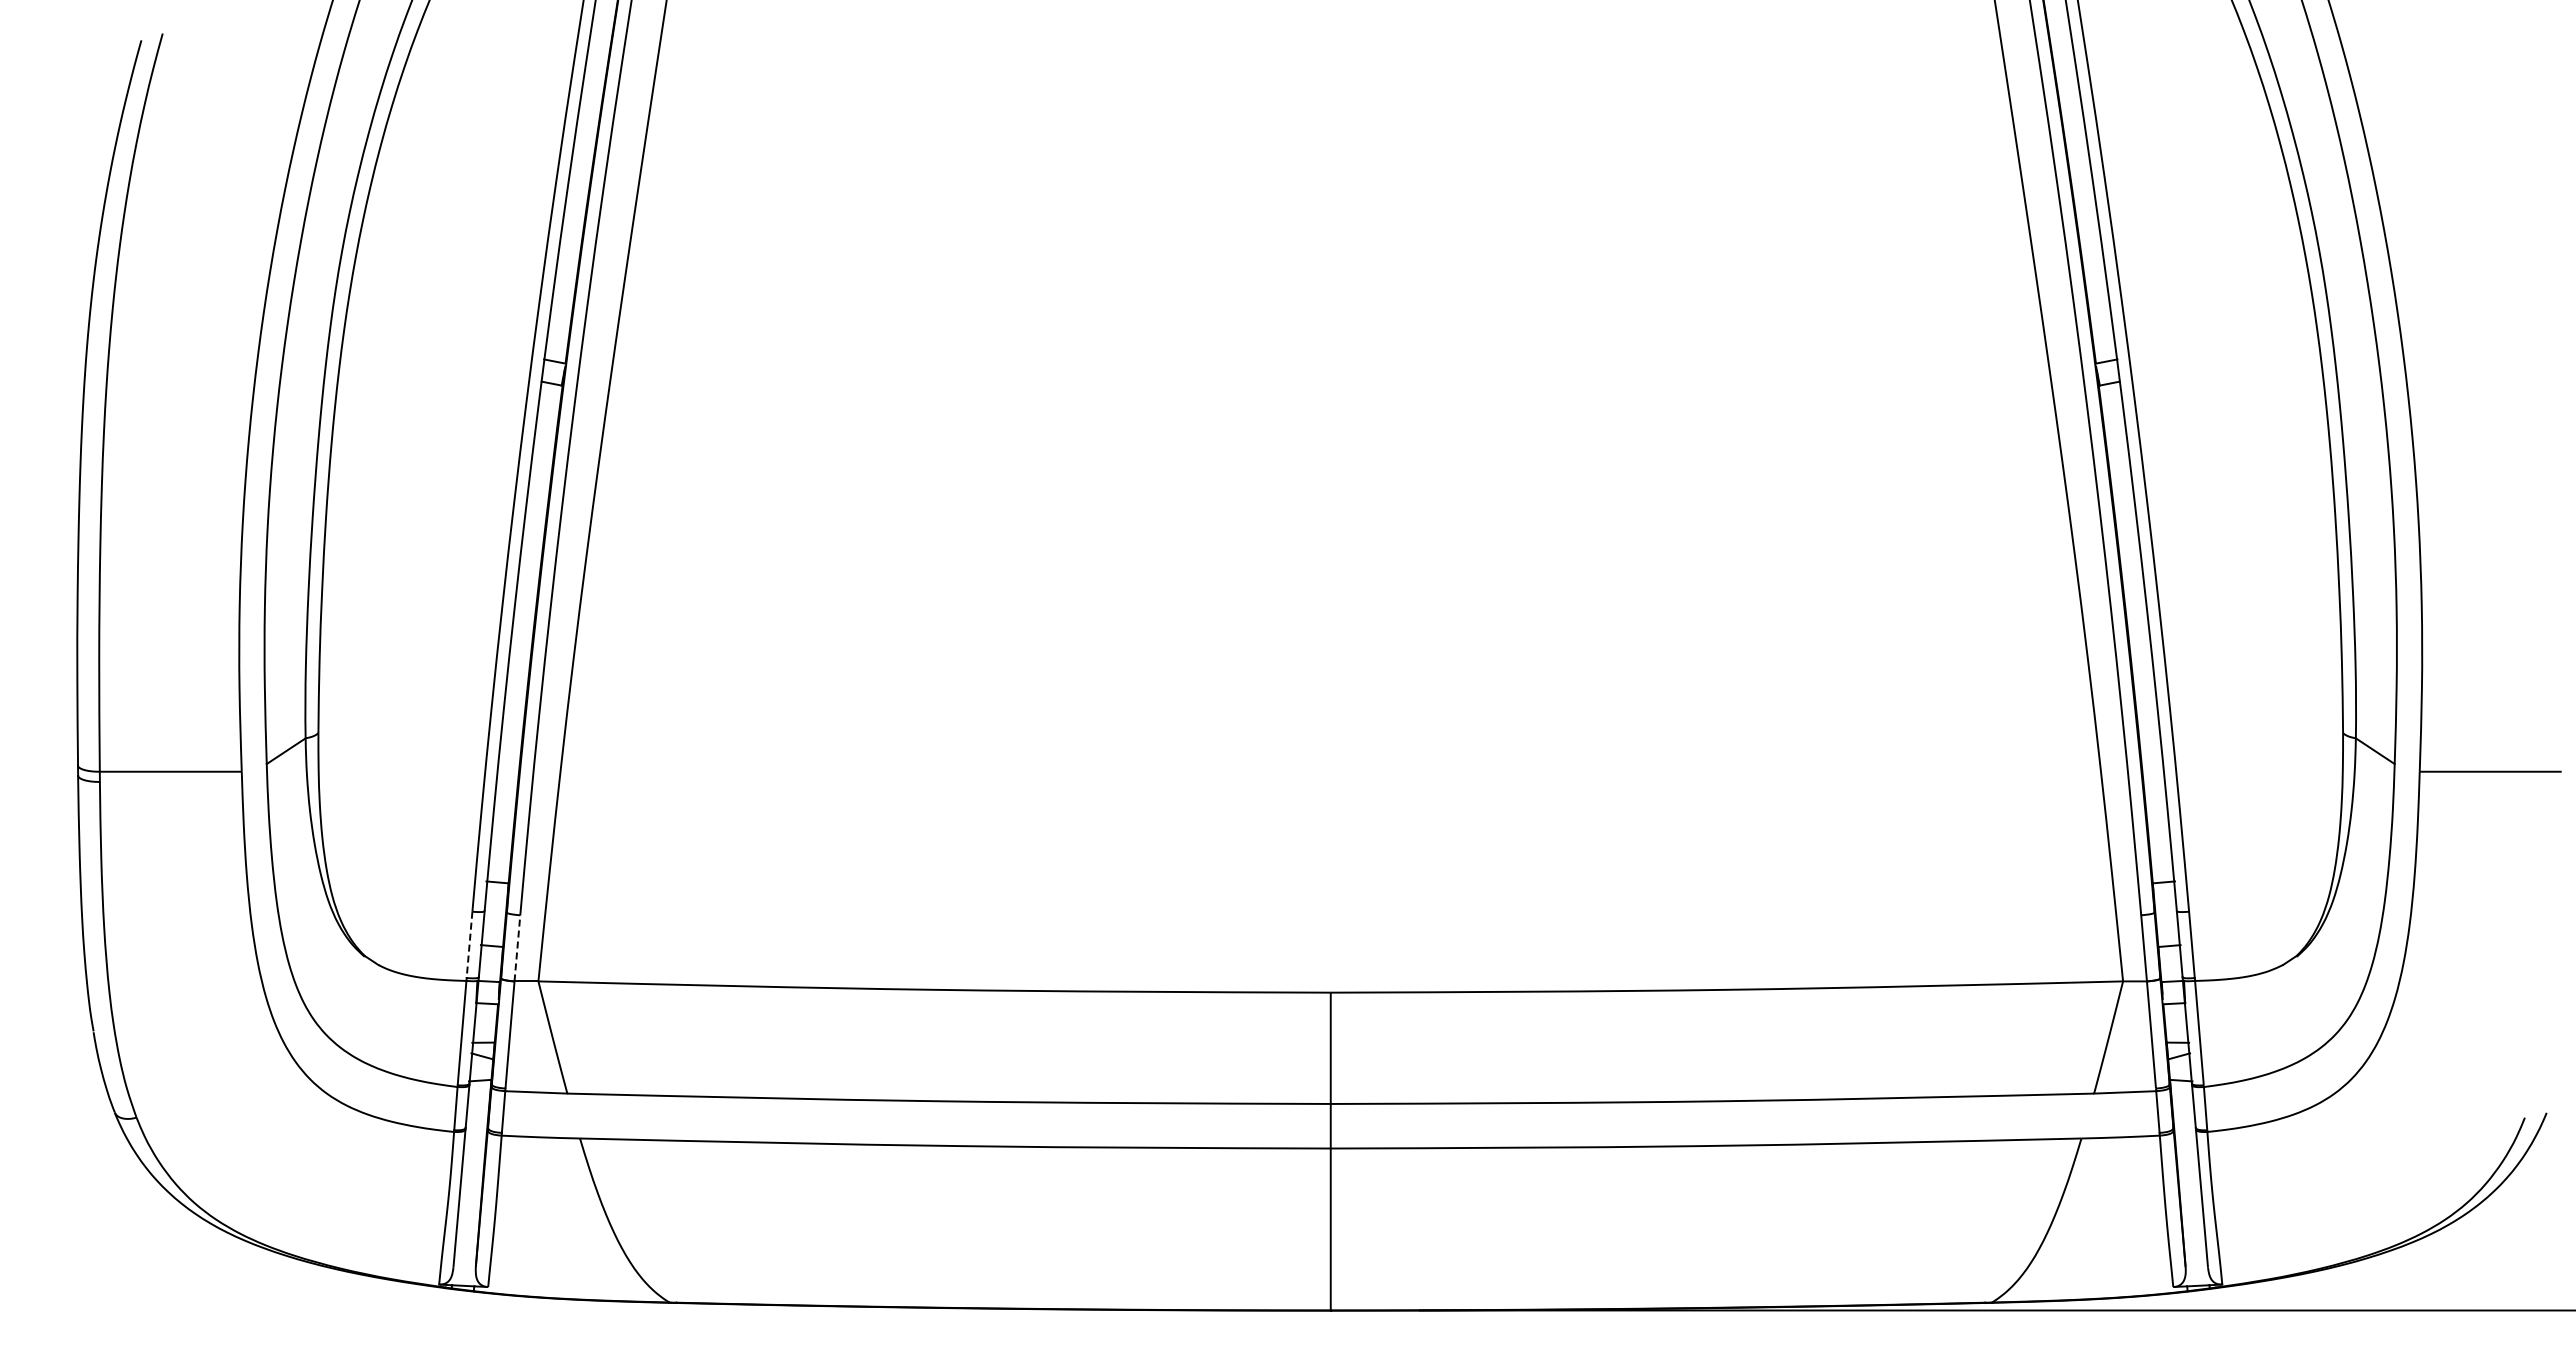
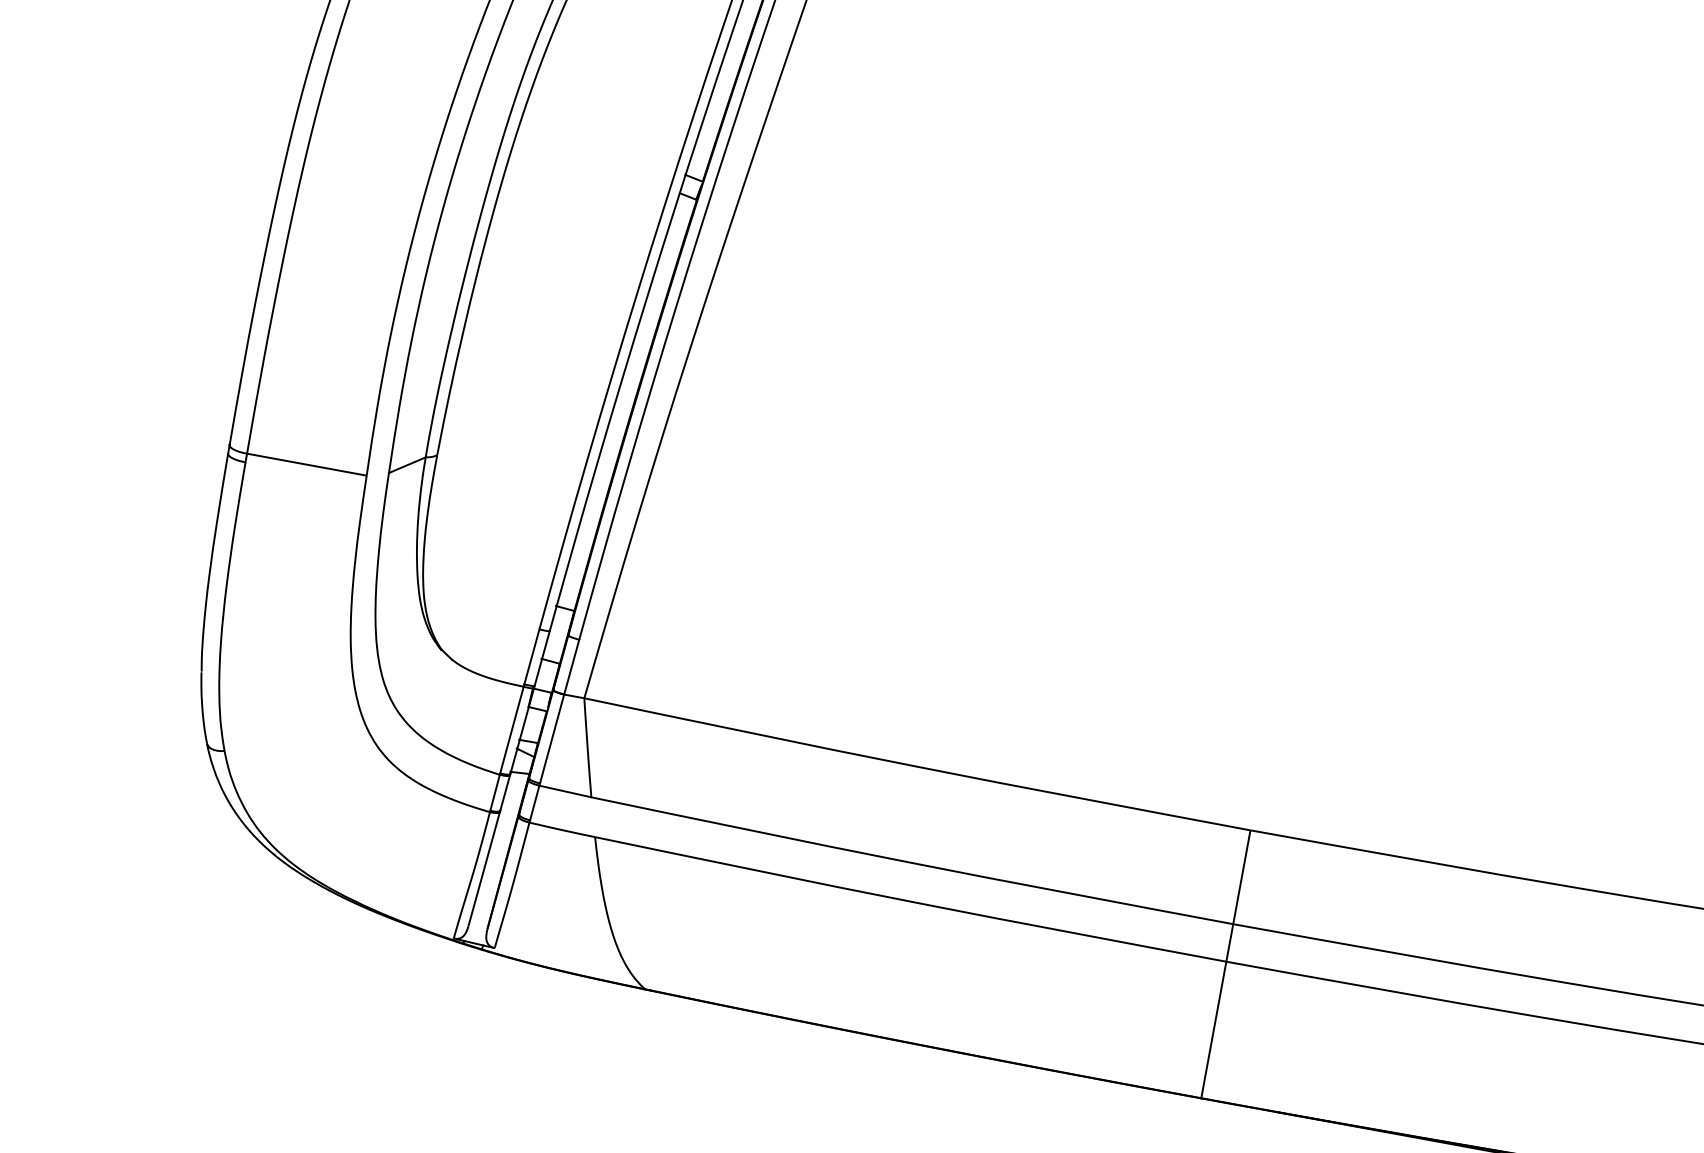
line: (469, 945) -> (531, 657), dashed -> solid
line: (517, 947) -> (571, 666), dashed -> solid

